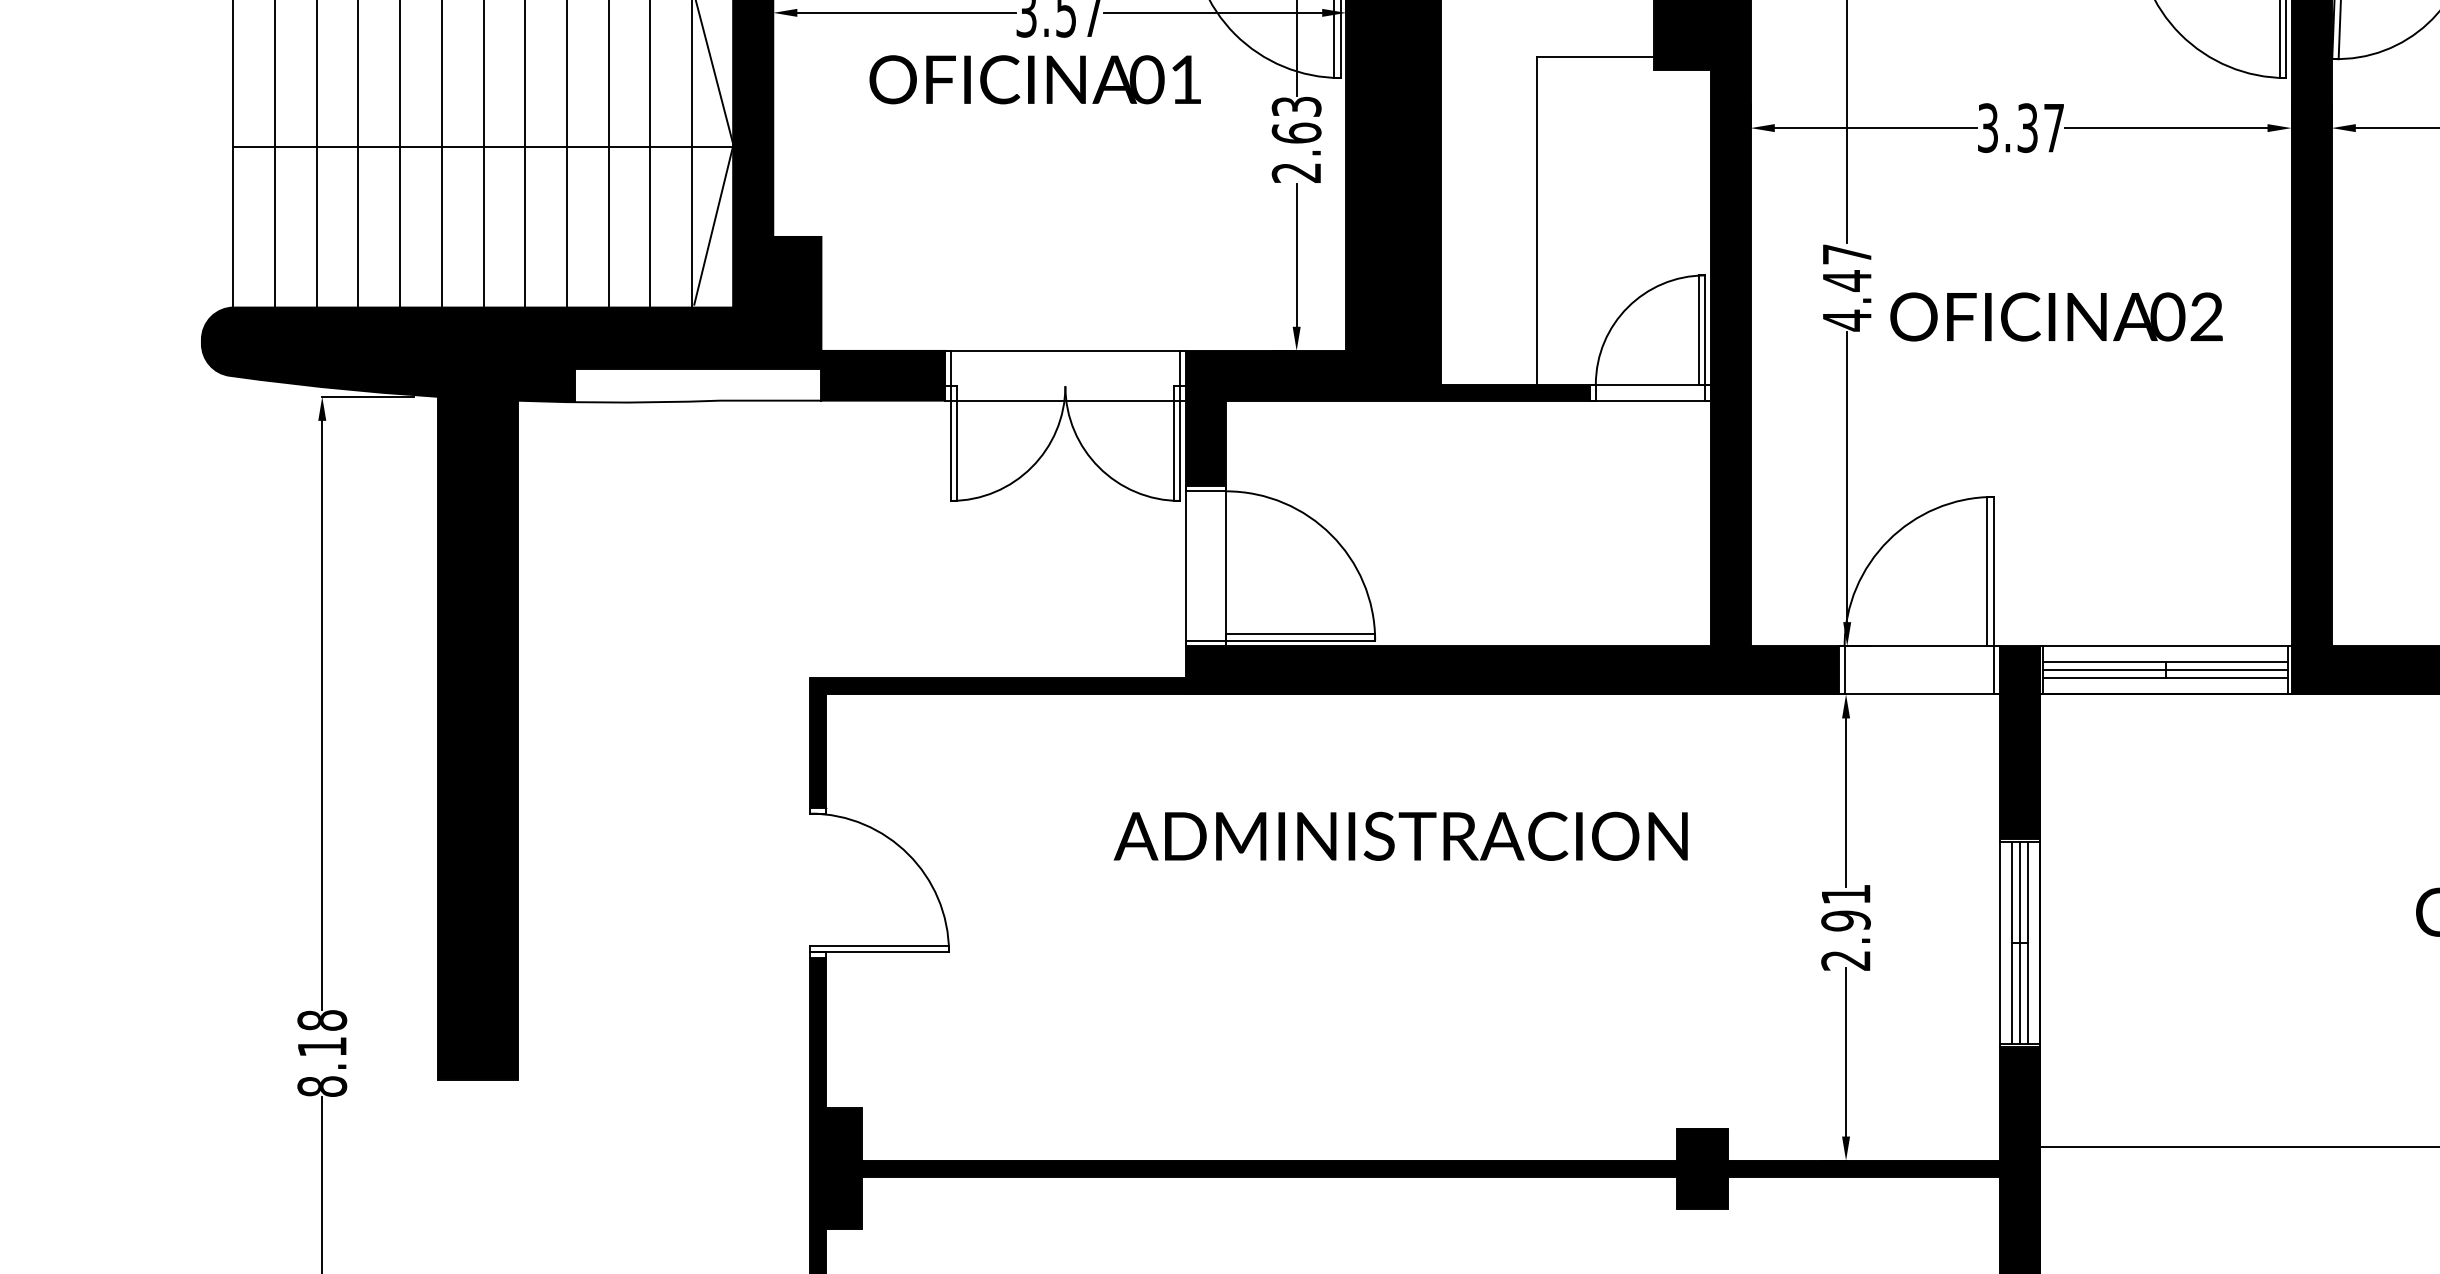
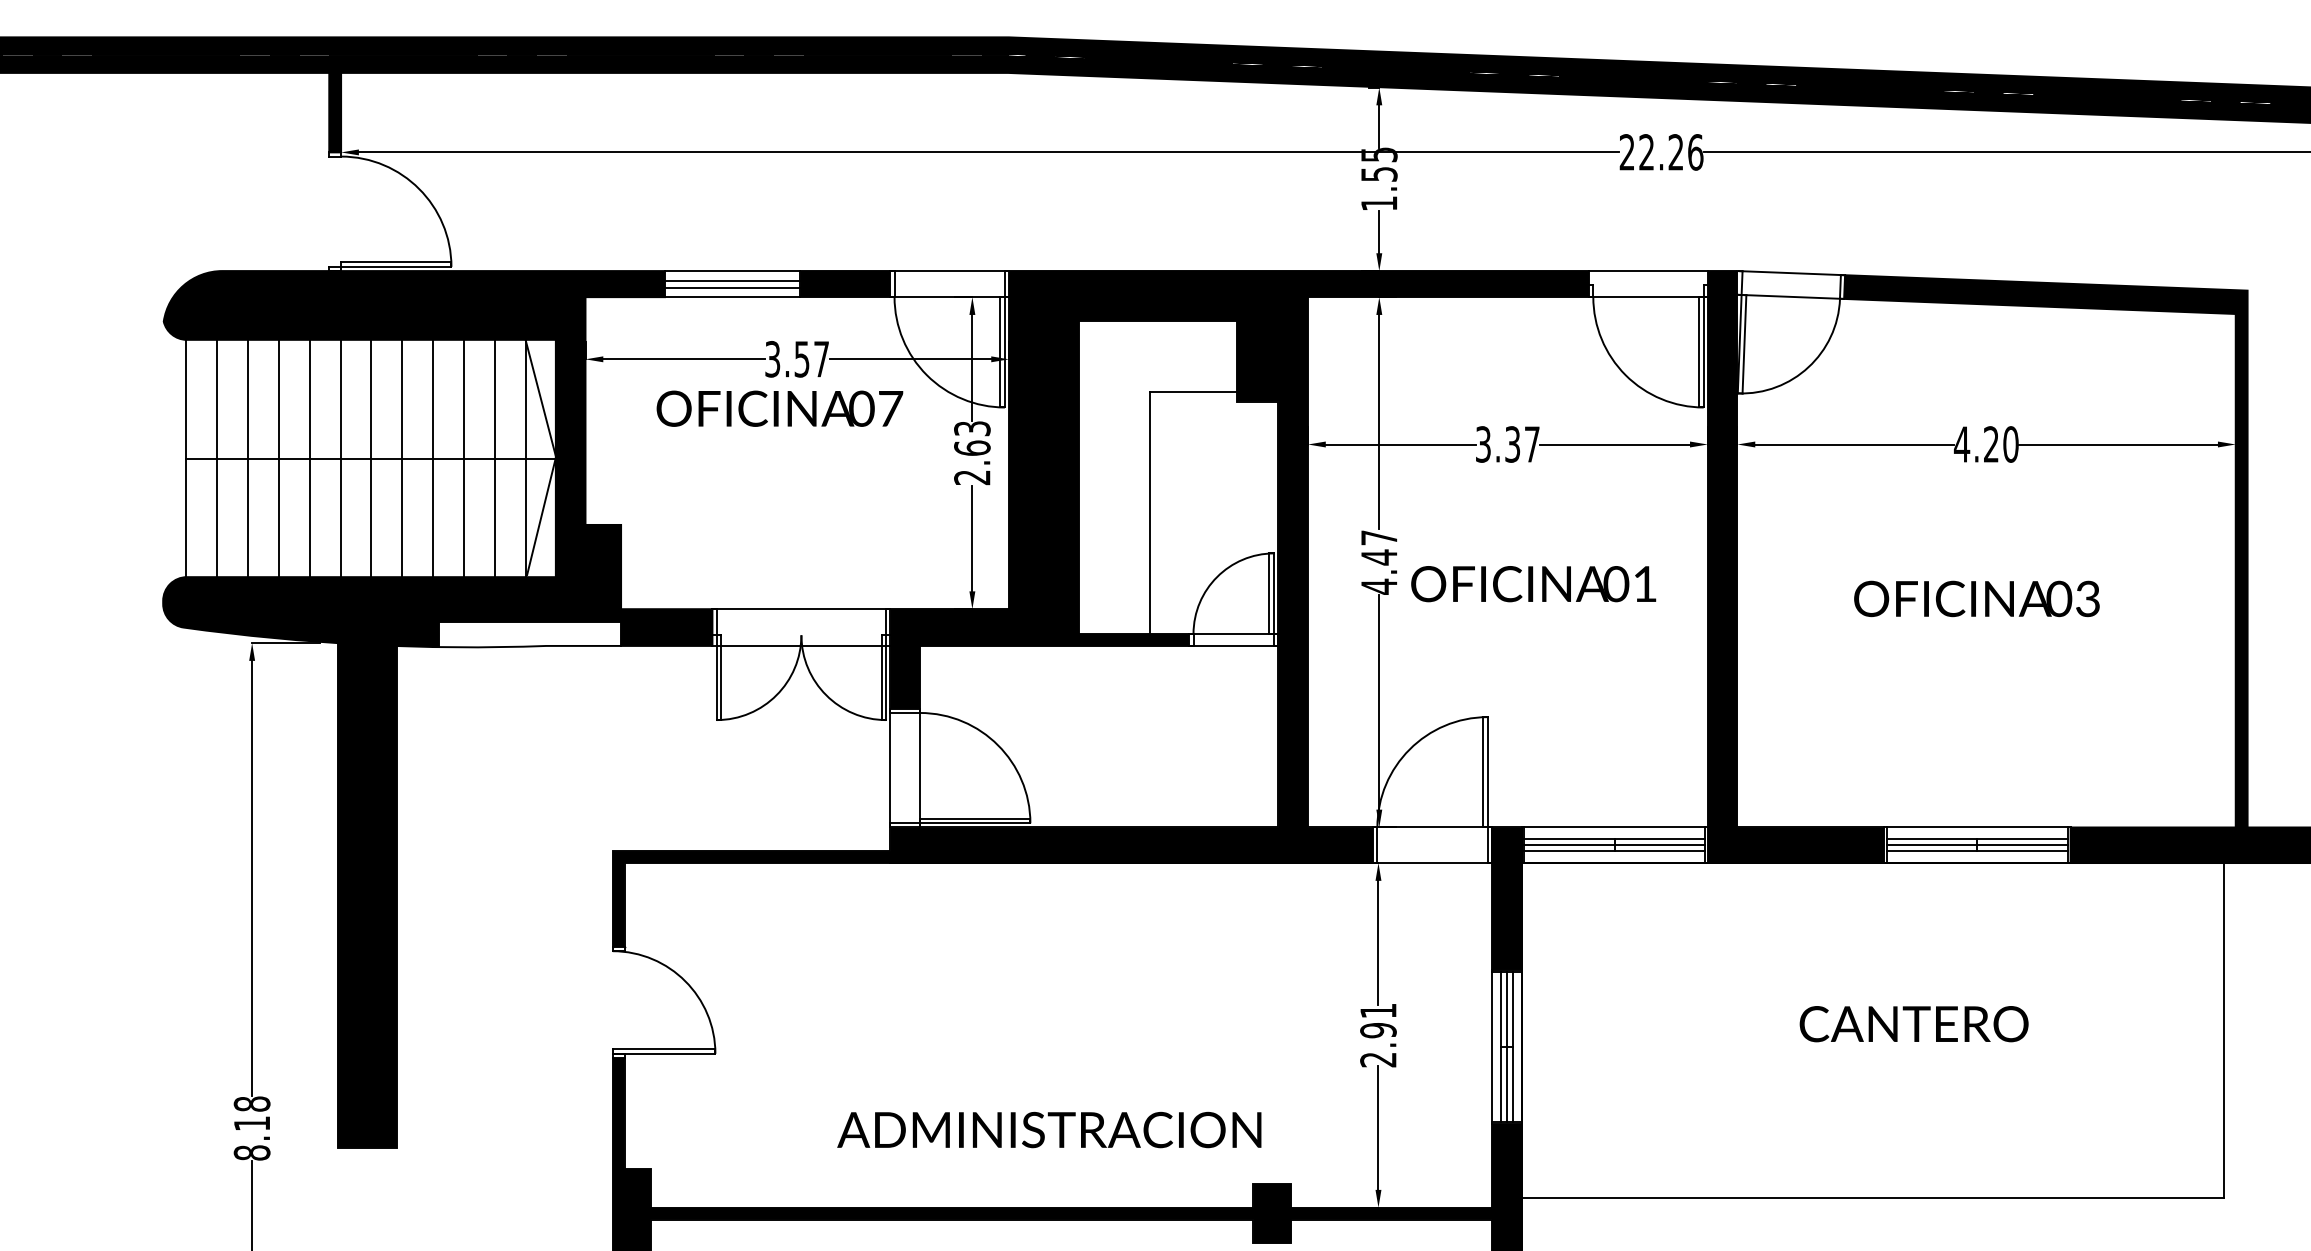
text: (1187, 79) -> (891, 408), 01 -> 07
text: (2205, 316) -> (1644, 583), 02 -> 01
text: (1401, 835) -> (1049, 1129), moved

